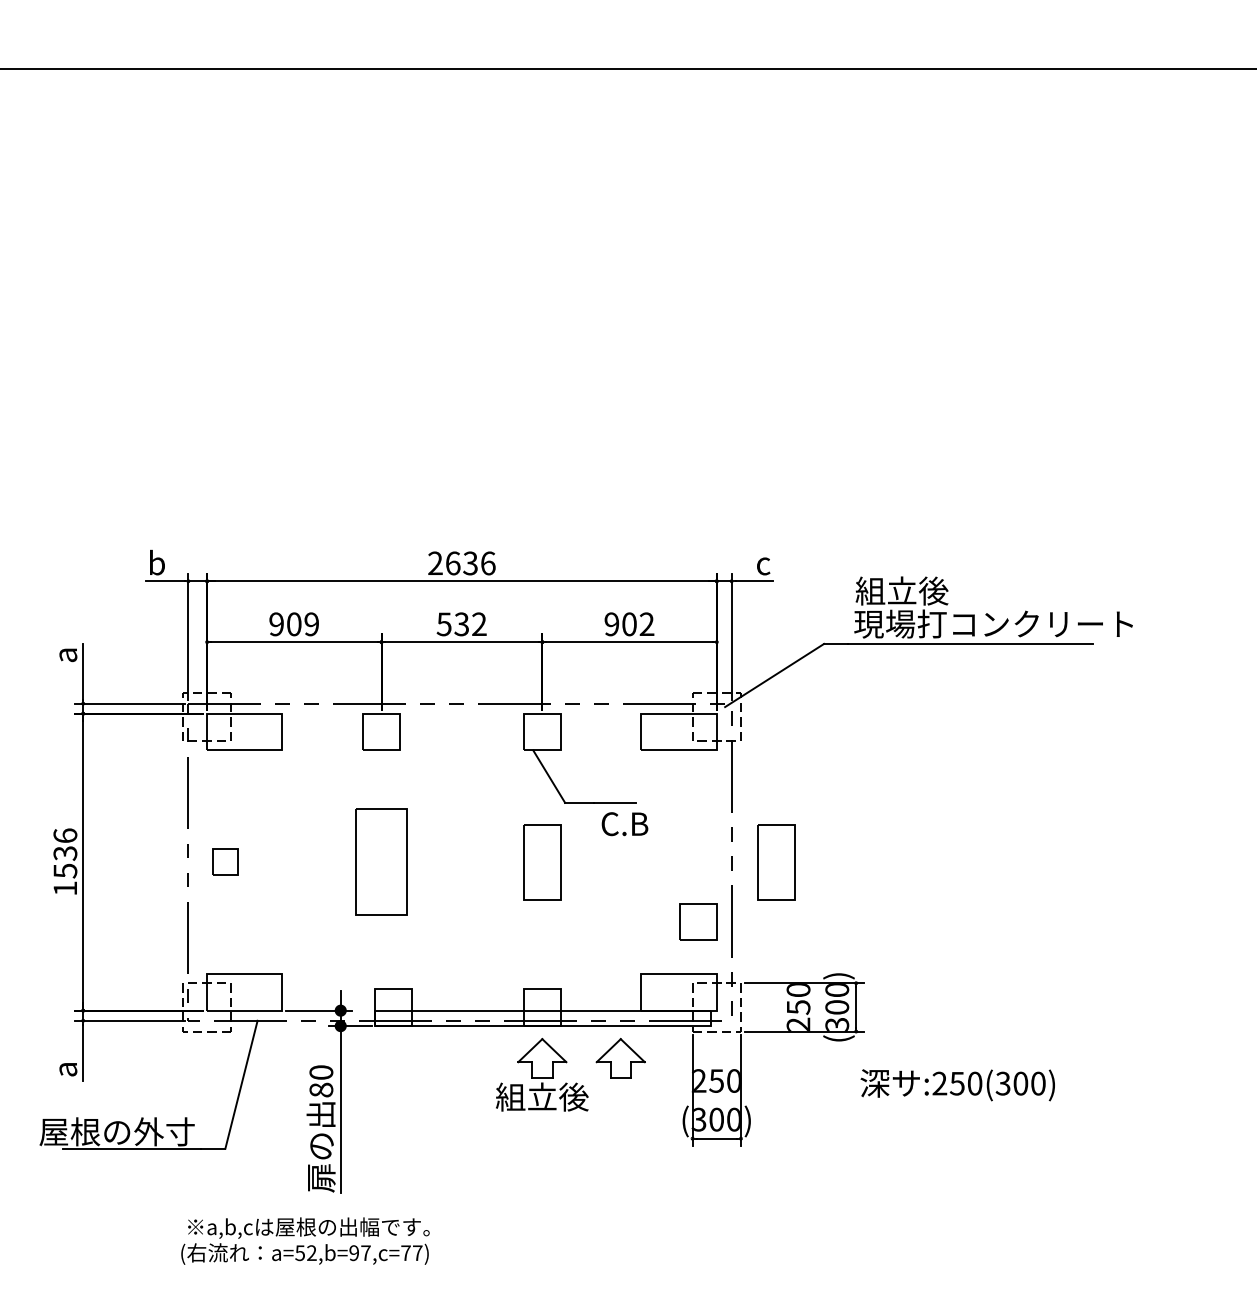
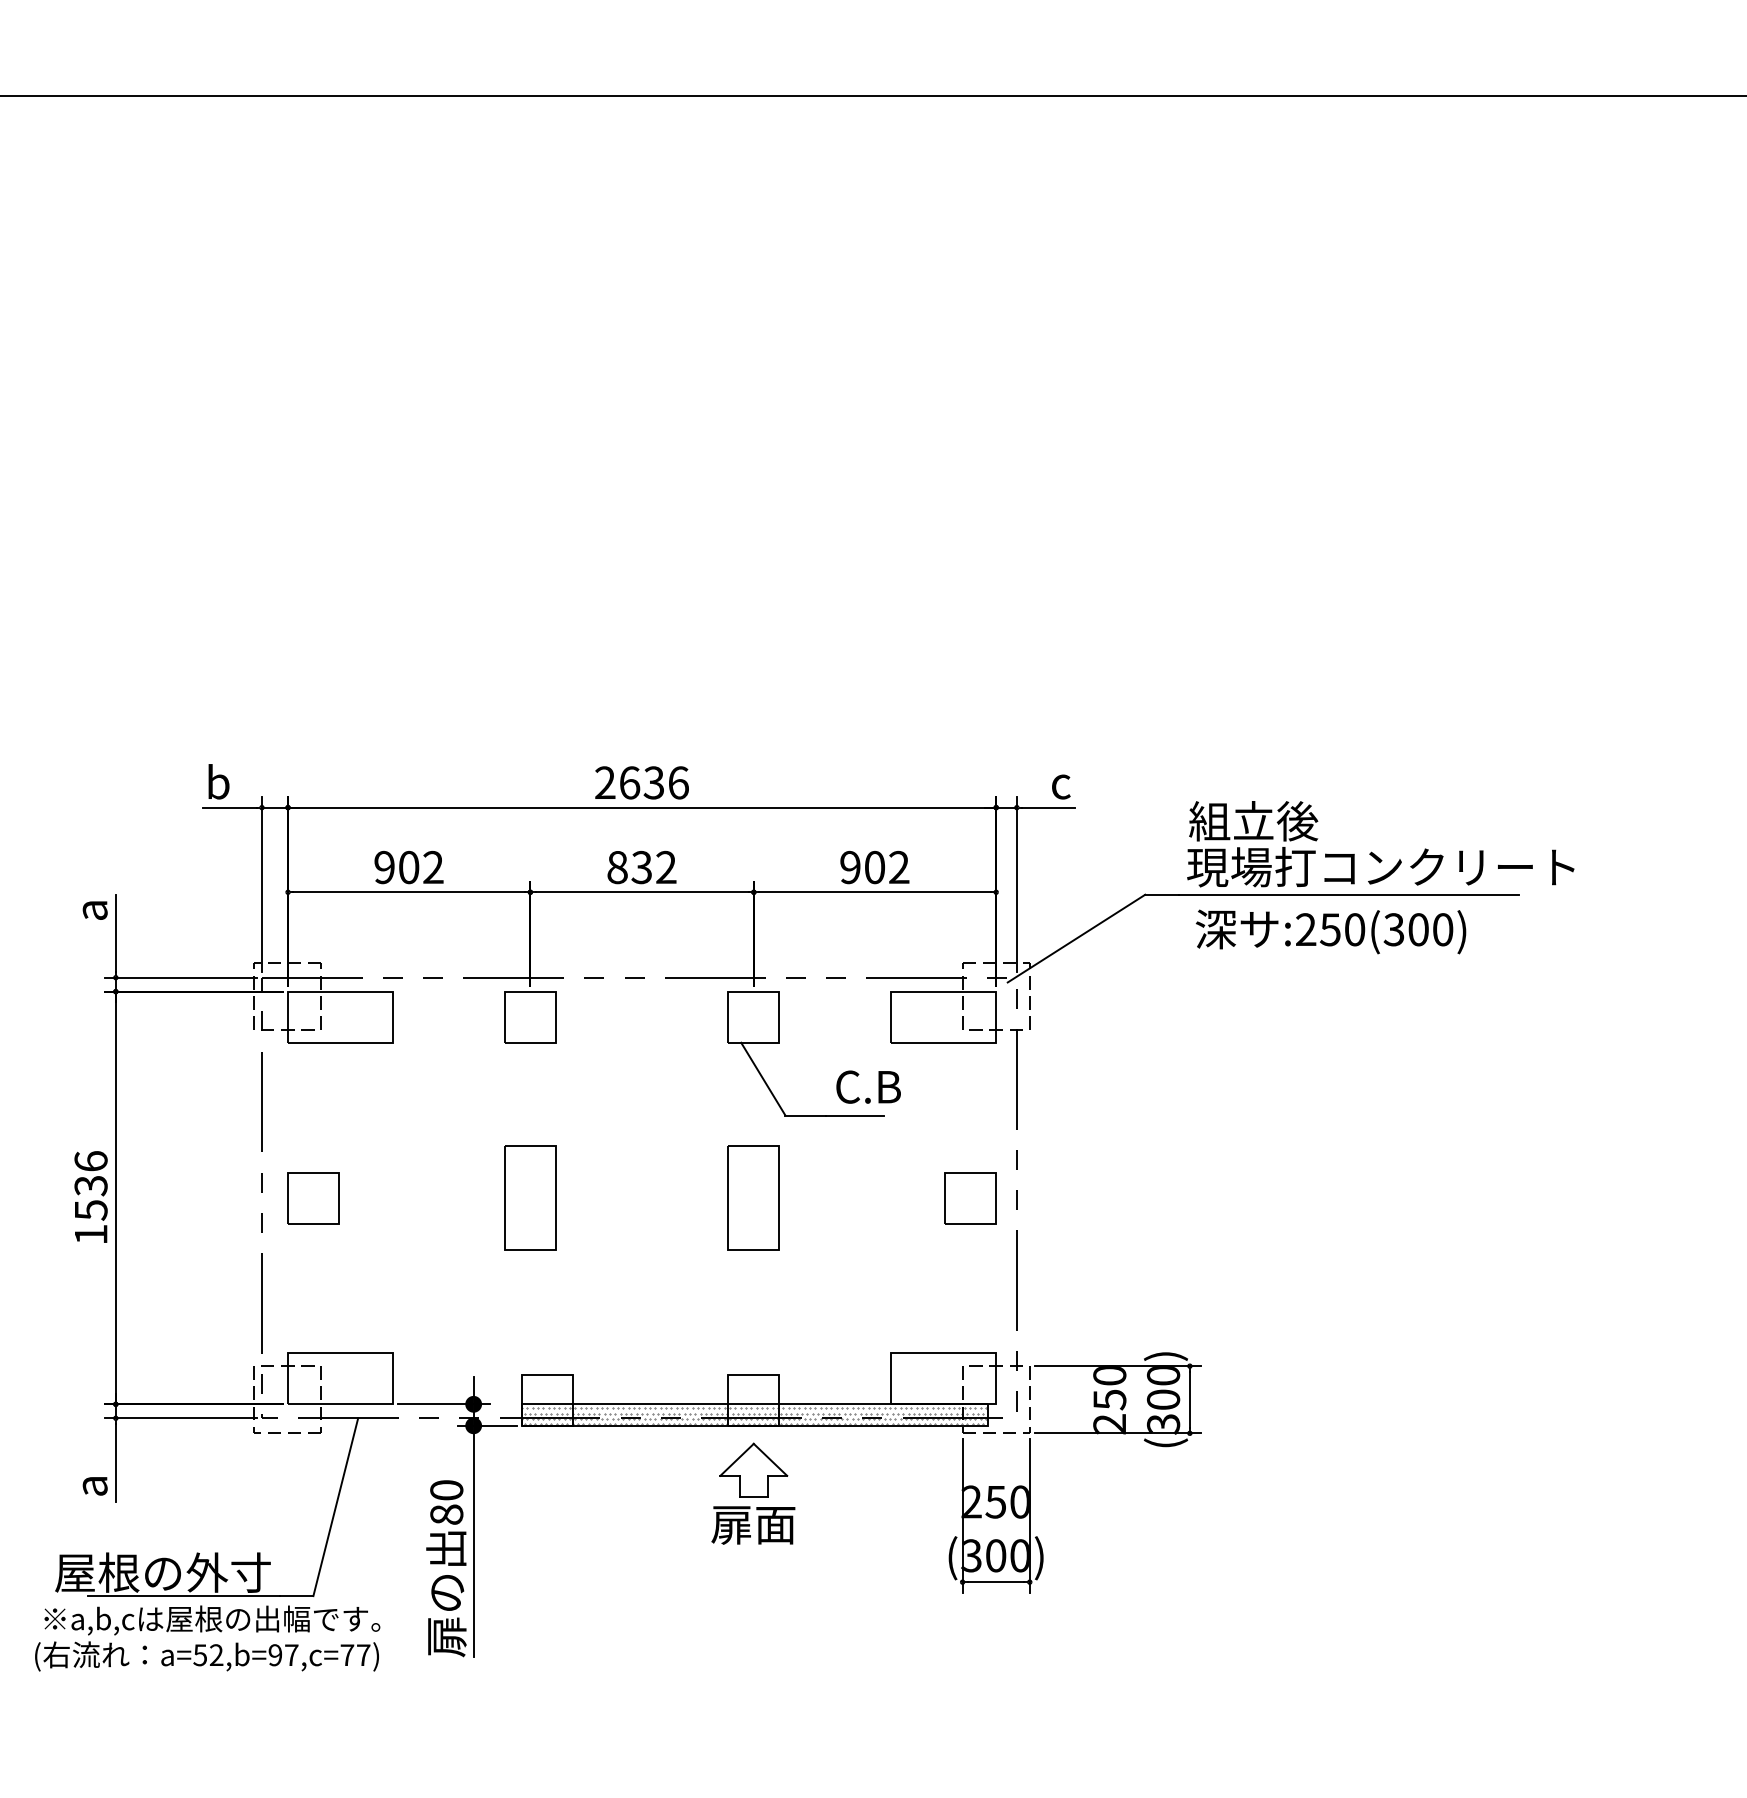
text: (311, 624) -> (433, 867), 909 -> 902
text: (444, 624) -> (617, 867), 532 -> 832
text: (624, 823) -> (868, 1086), moved
part: (381, 861) -> (530, 1197), size x0.71
part: (776, 861) -> (1078, 1197), removed
part: (225, 862) -> (313, 1198), size x1.43
part: (698, 922) -> (970, 1198), moved
hatch: (542, 1019) -> (753, 1416), added
part: (620, 1057) -> (862, 1469), removed
text: (957, 1084) -> (1330, 931), moved
text: (542, 1097) -> (753, 1524), 組立後 -> 扉面
text: (305, 1241) -> (207, 1638), moved

